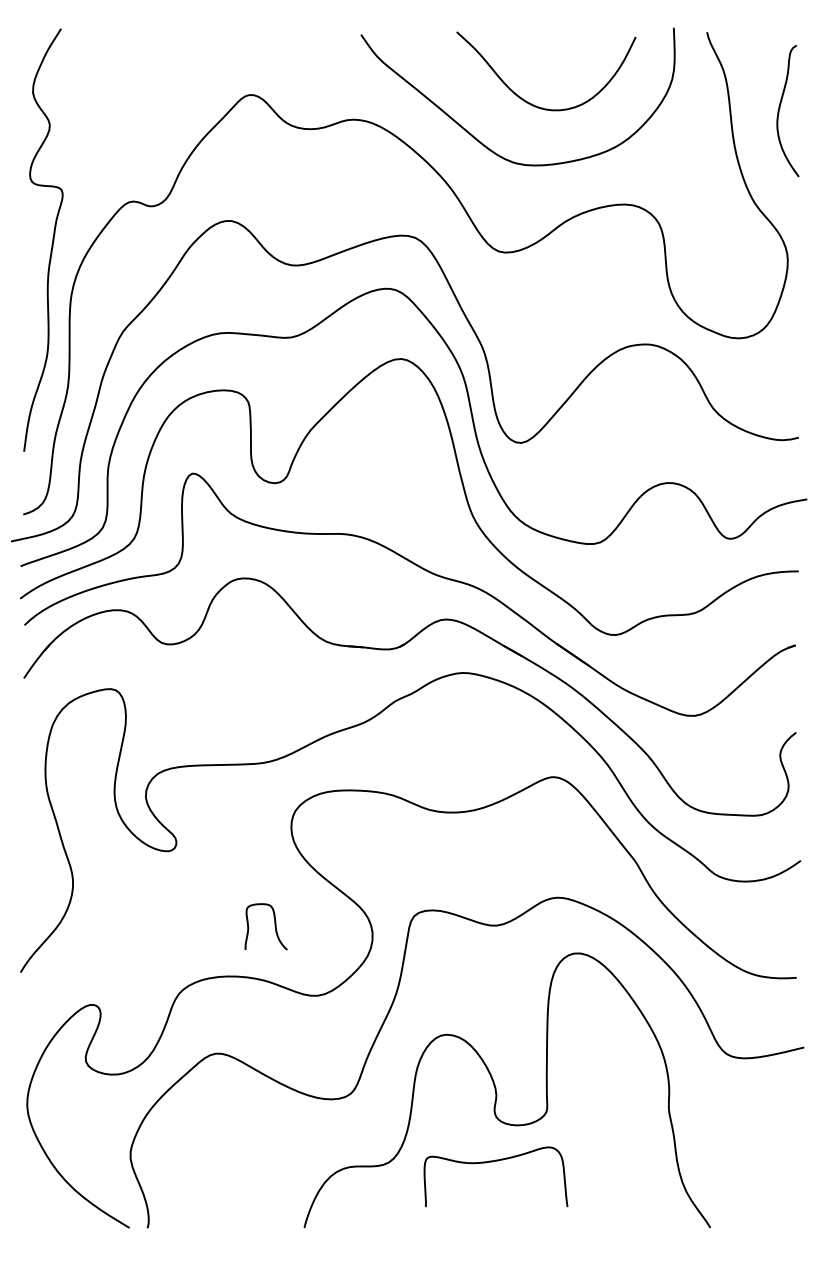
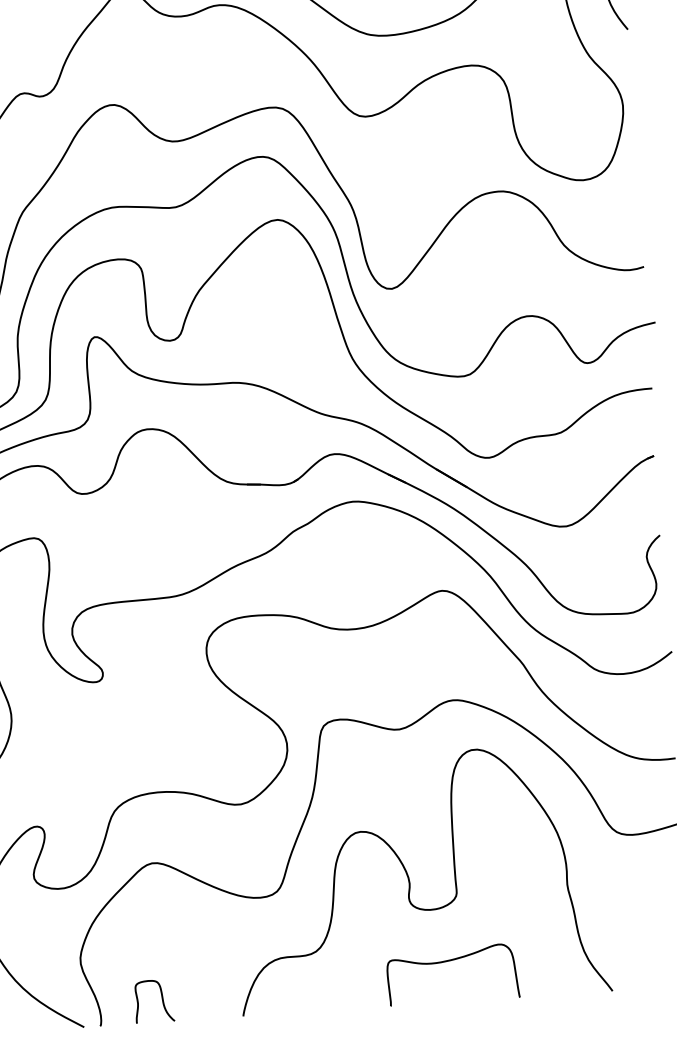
curve: (274, 926) -> (161, 1000), moved
curve: (493, 1162) -> (449, 961), moved

